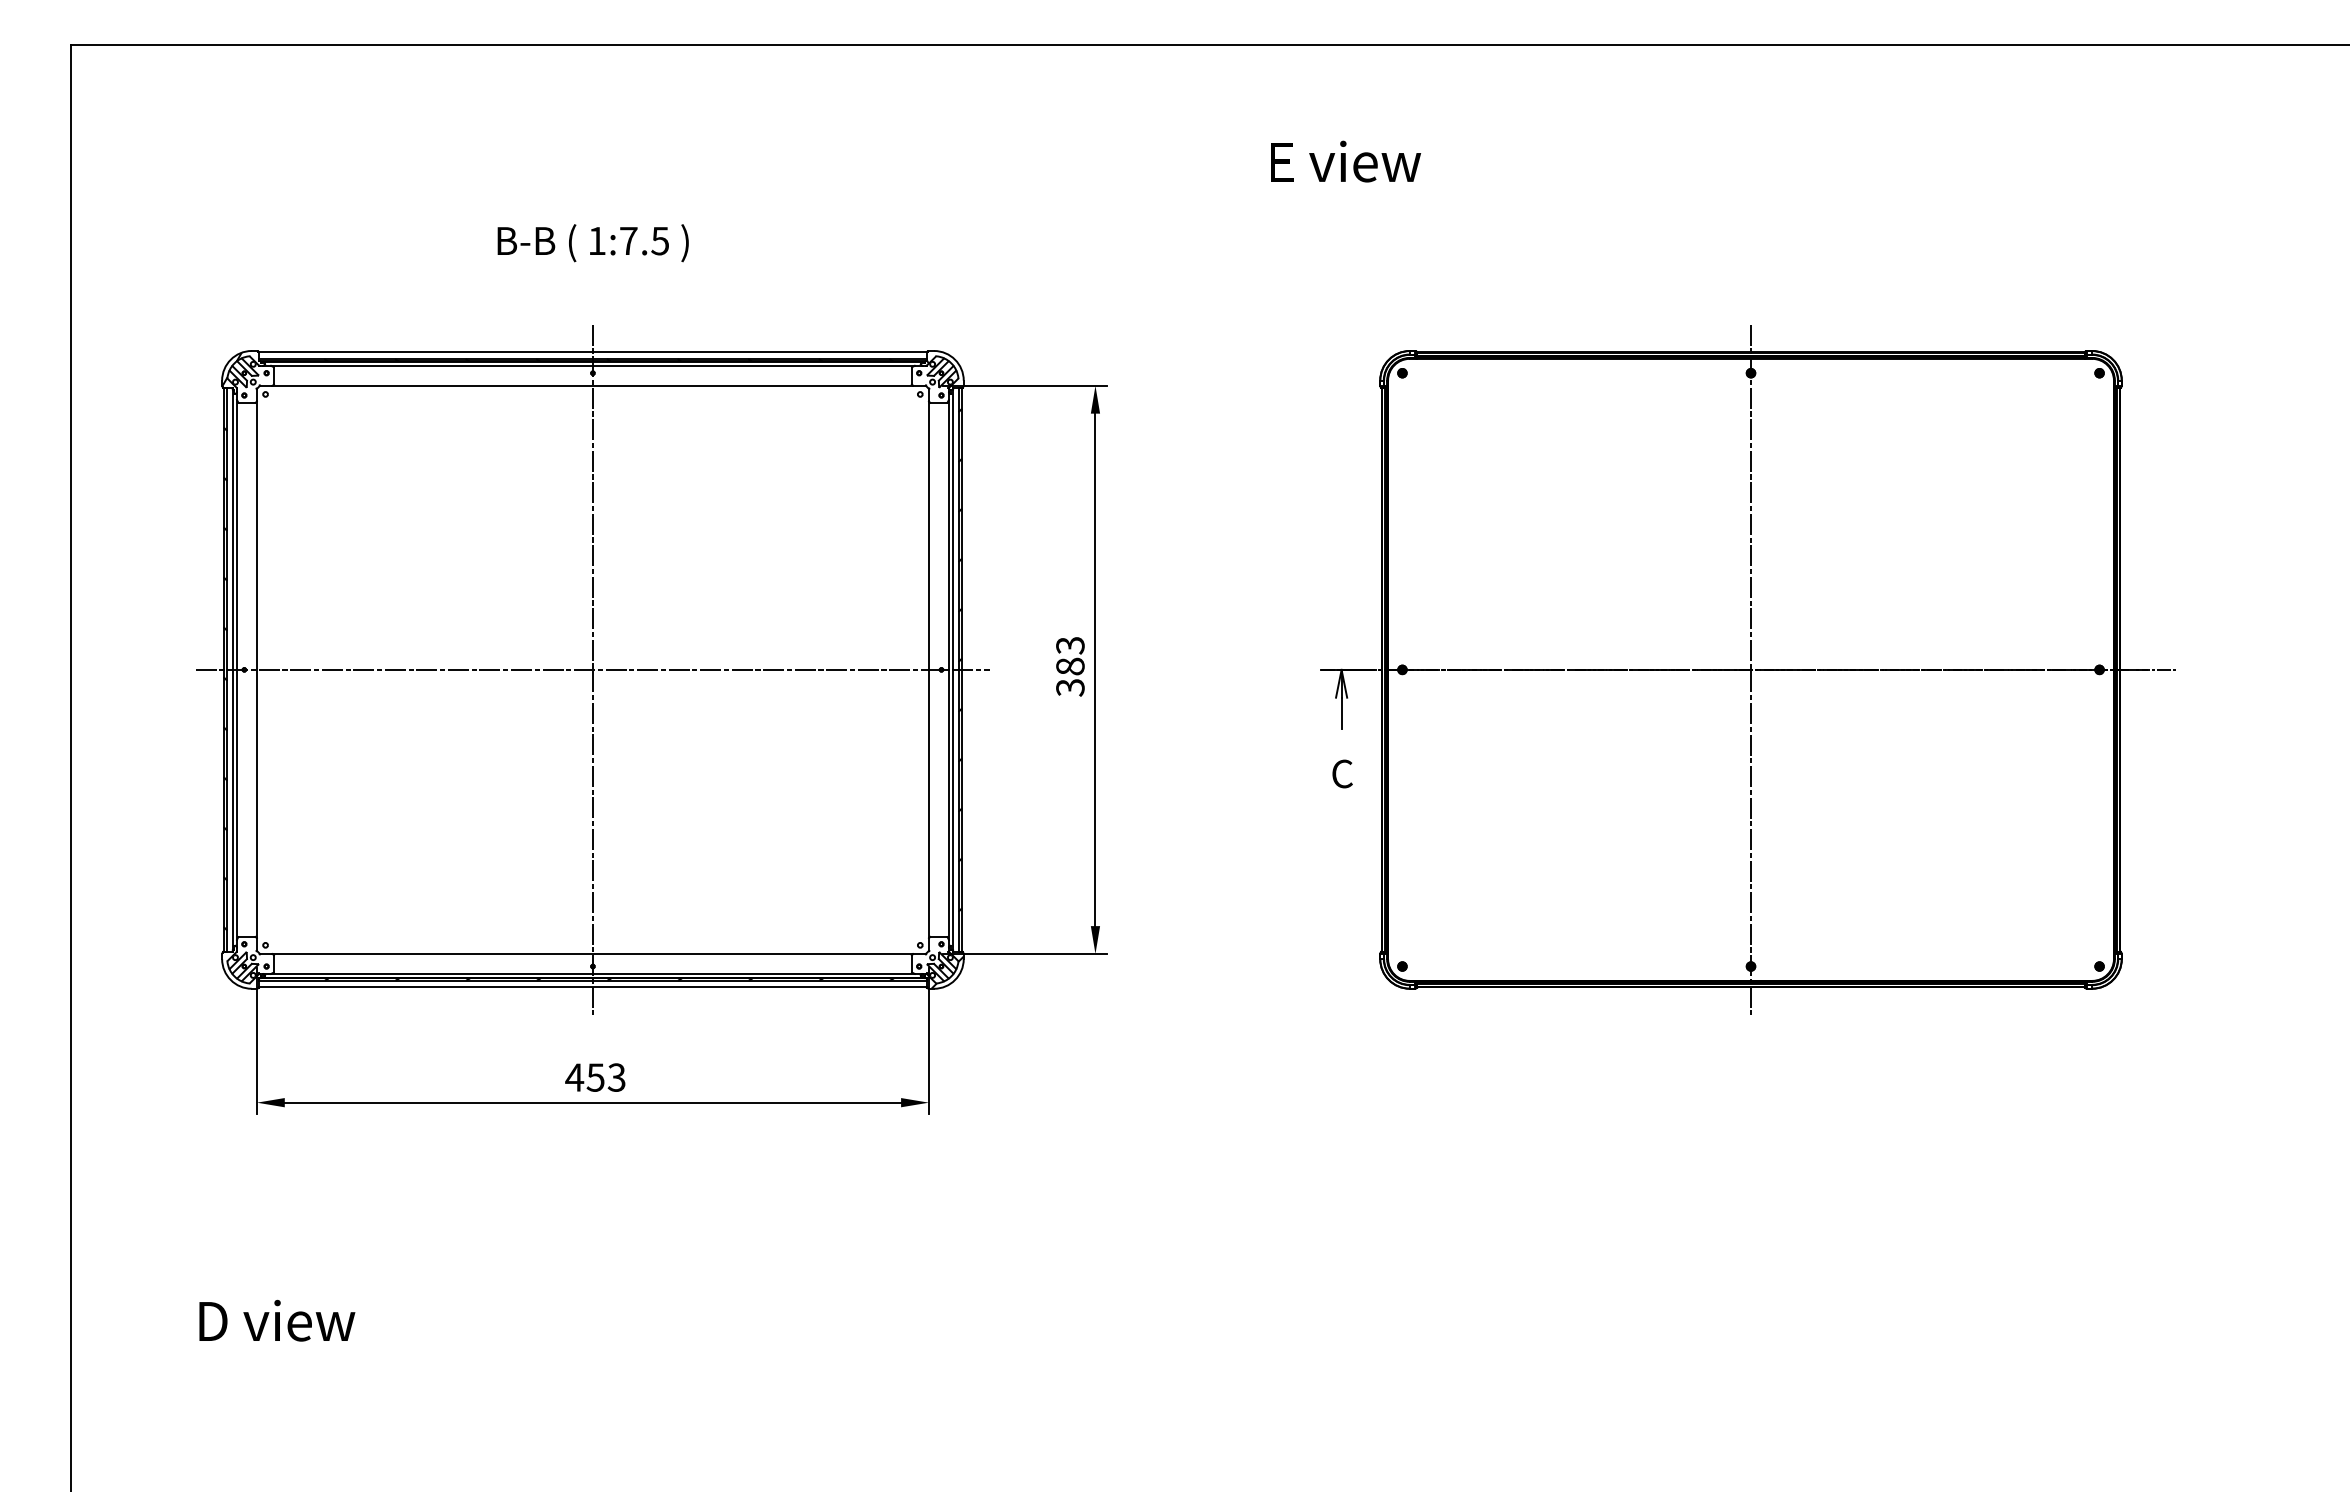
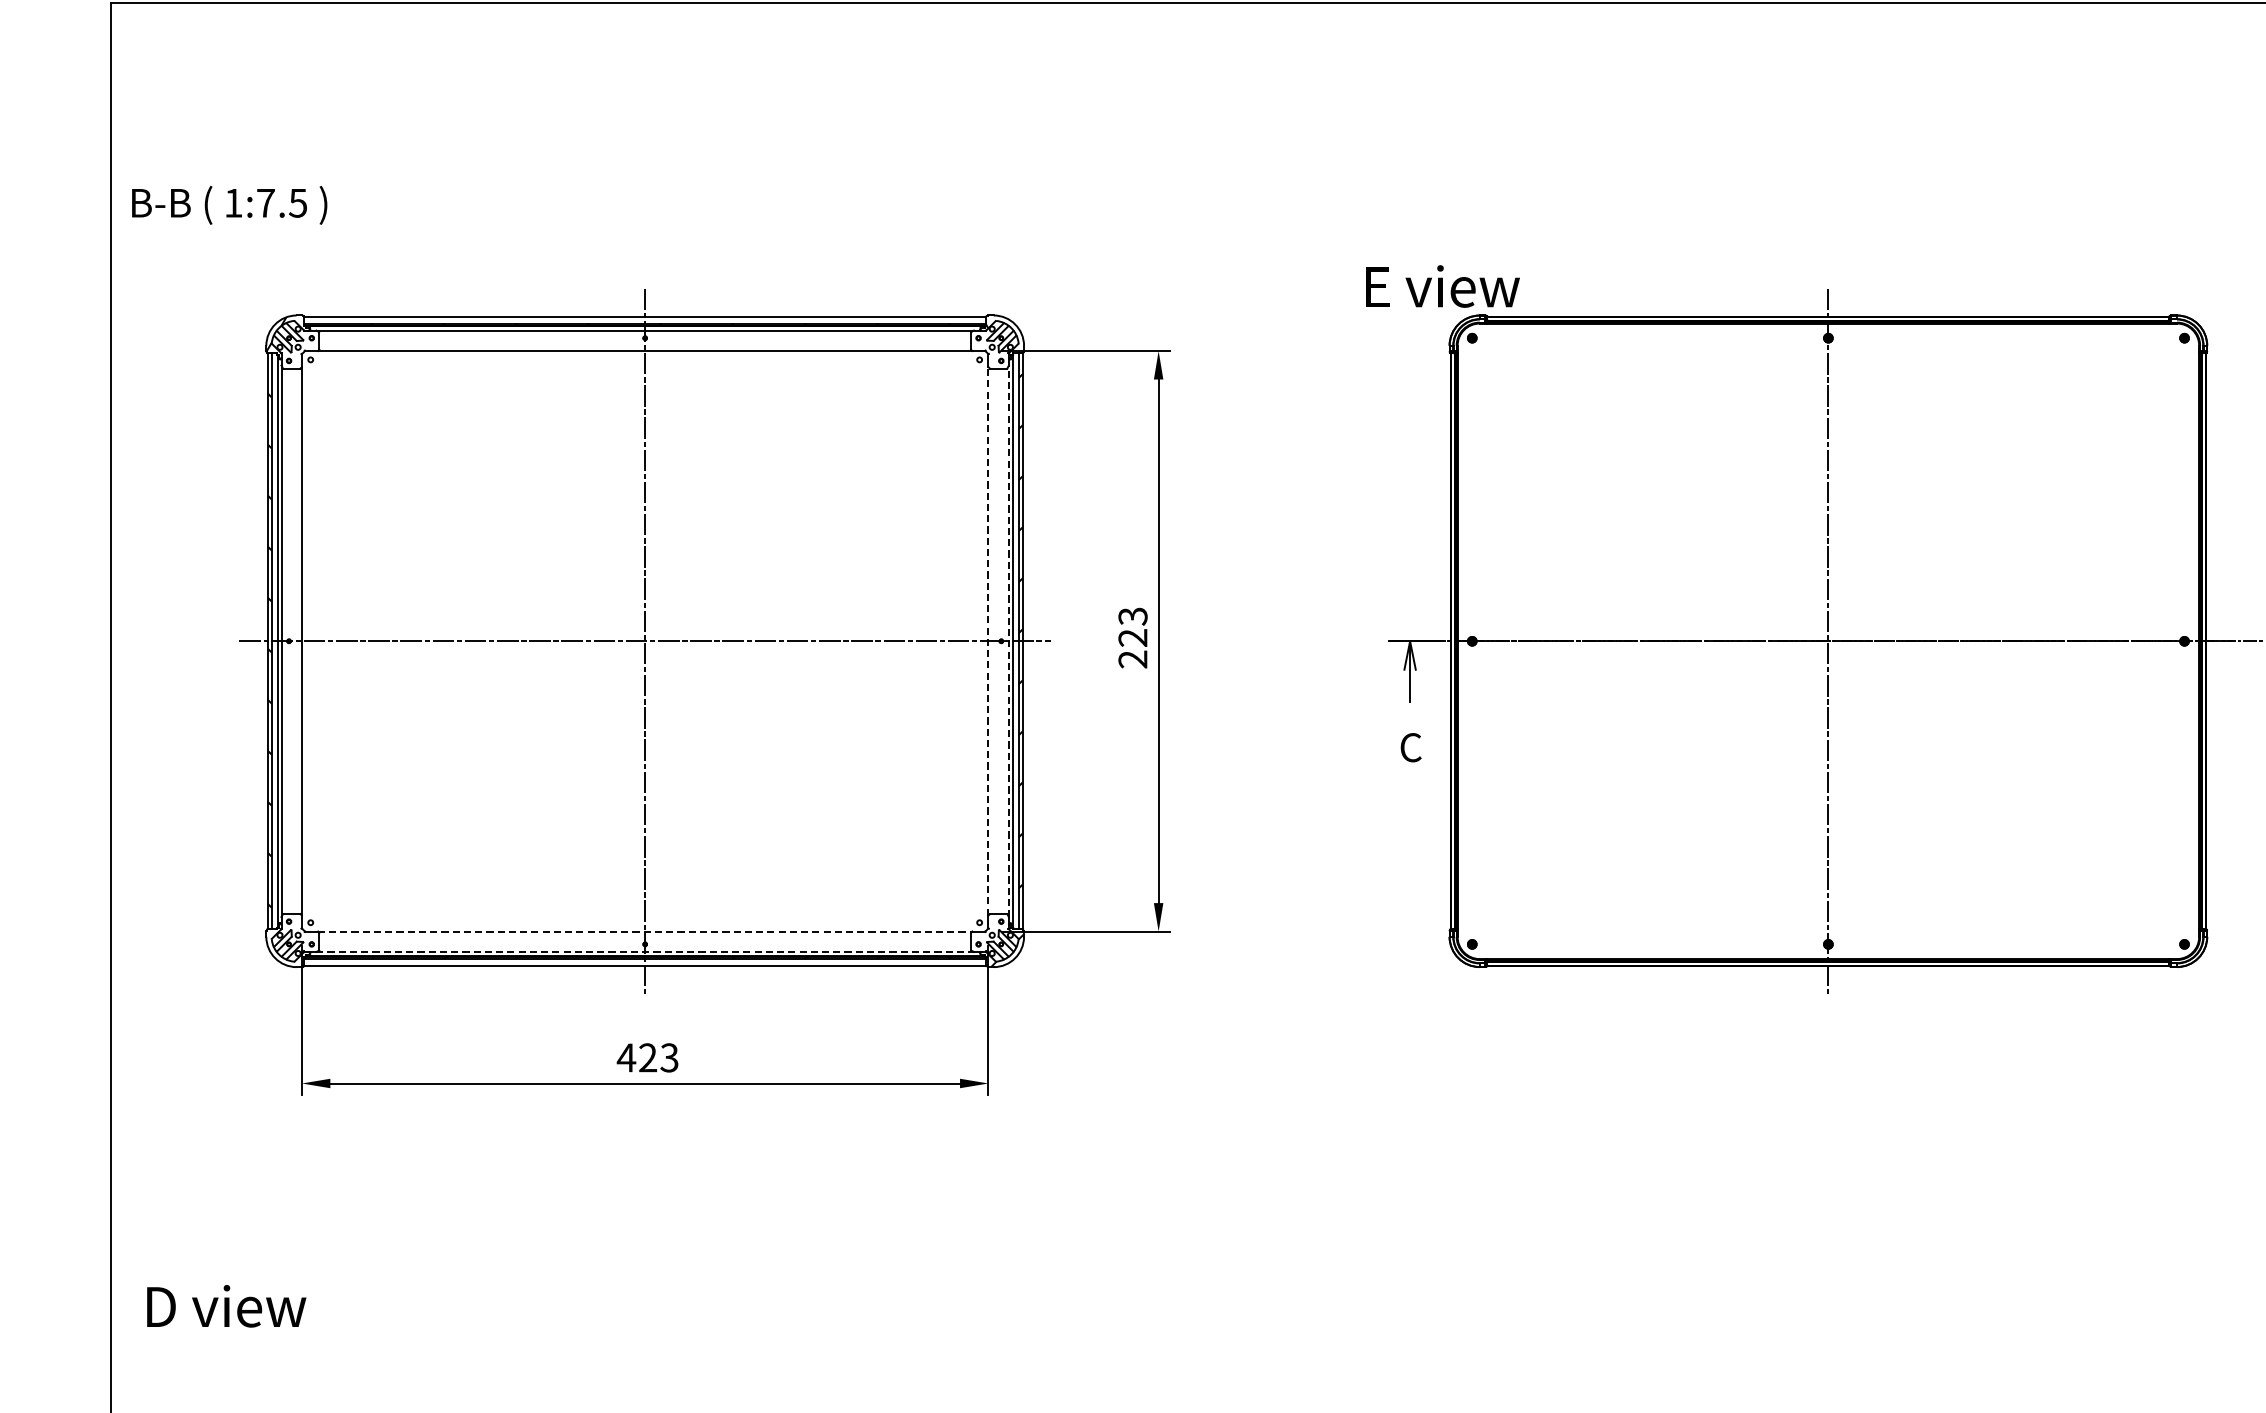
text: (1346, 161) -> (1443, 286), moved
text: (592, 243) -> (228, 205), moved
line: (928, 669) -> (988, 640), solid -> dashed
line: (948, 669) -> (1008, 640), solid -> dashed
text: (1070, 676) -> (1133, 648), 383 -> 223
line: (593, 953) -> (645, 931), solid -> dashed
line: (592, 973) -> (644, 951), solid -> dashed
text: (595, 1077) -> (647, 1057), 453 -> 423
text: (277, 1320) -> (226, 1306), moved

